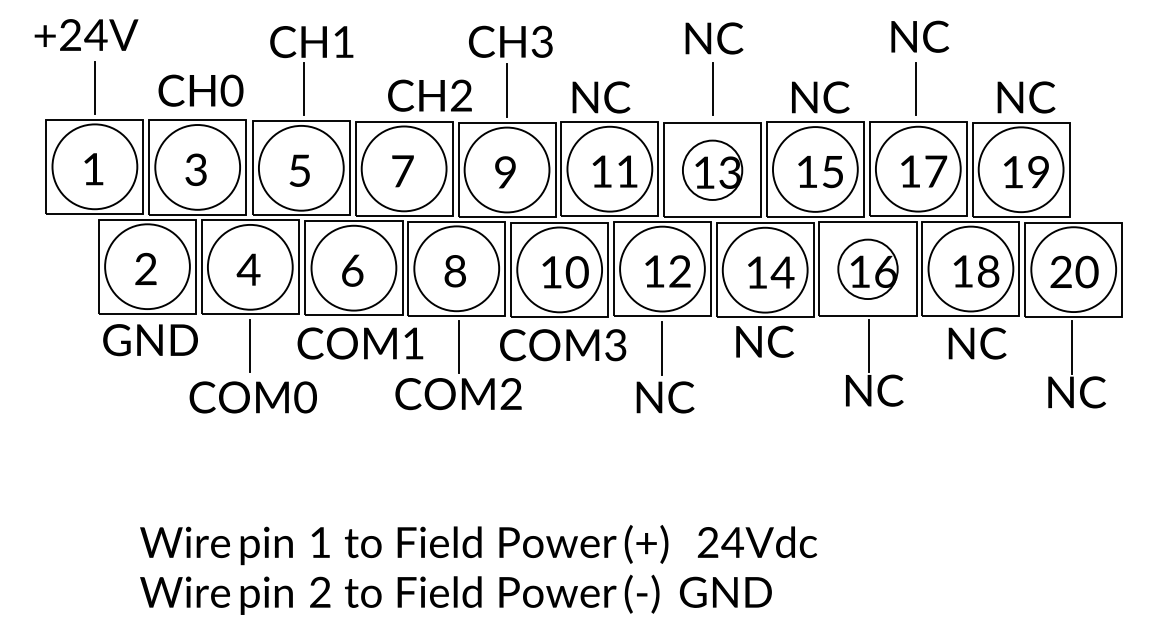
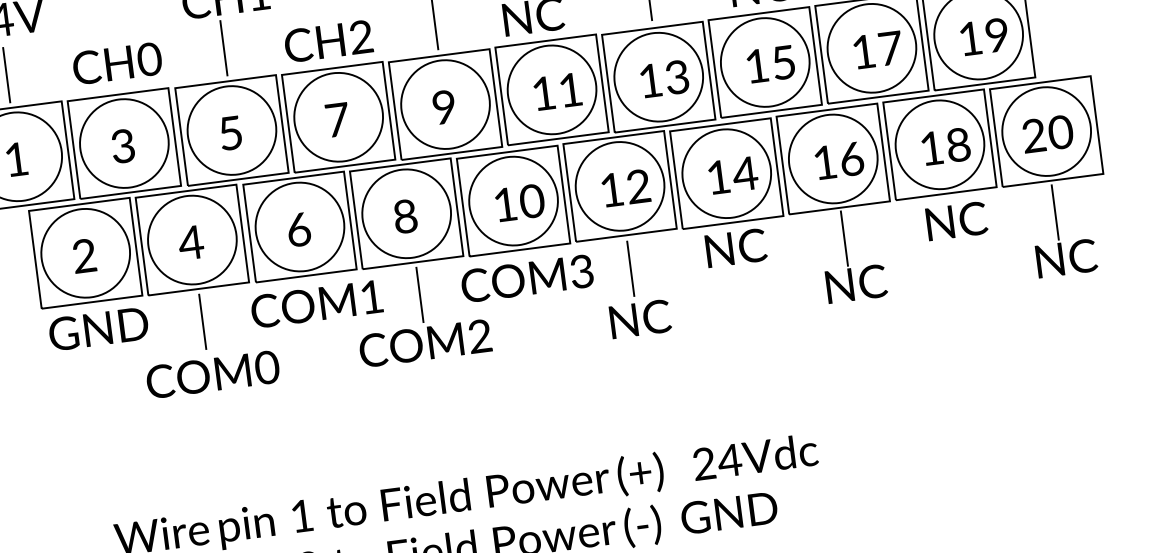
text: (429, 95) -> (328, 41), moved
circle: (712, 169) -> (658, 76), size x1.43
circle: (867, 268) -> (832, 158), size x1.43

